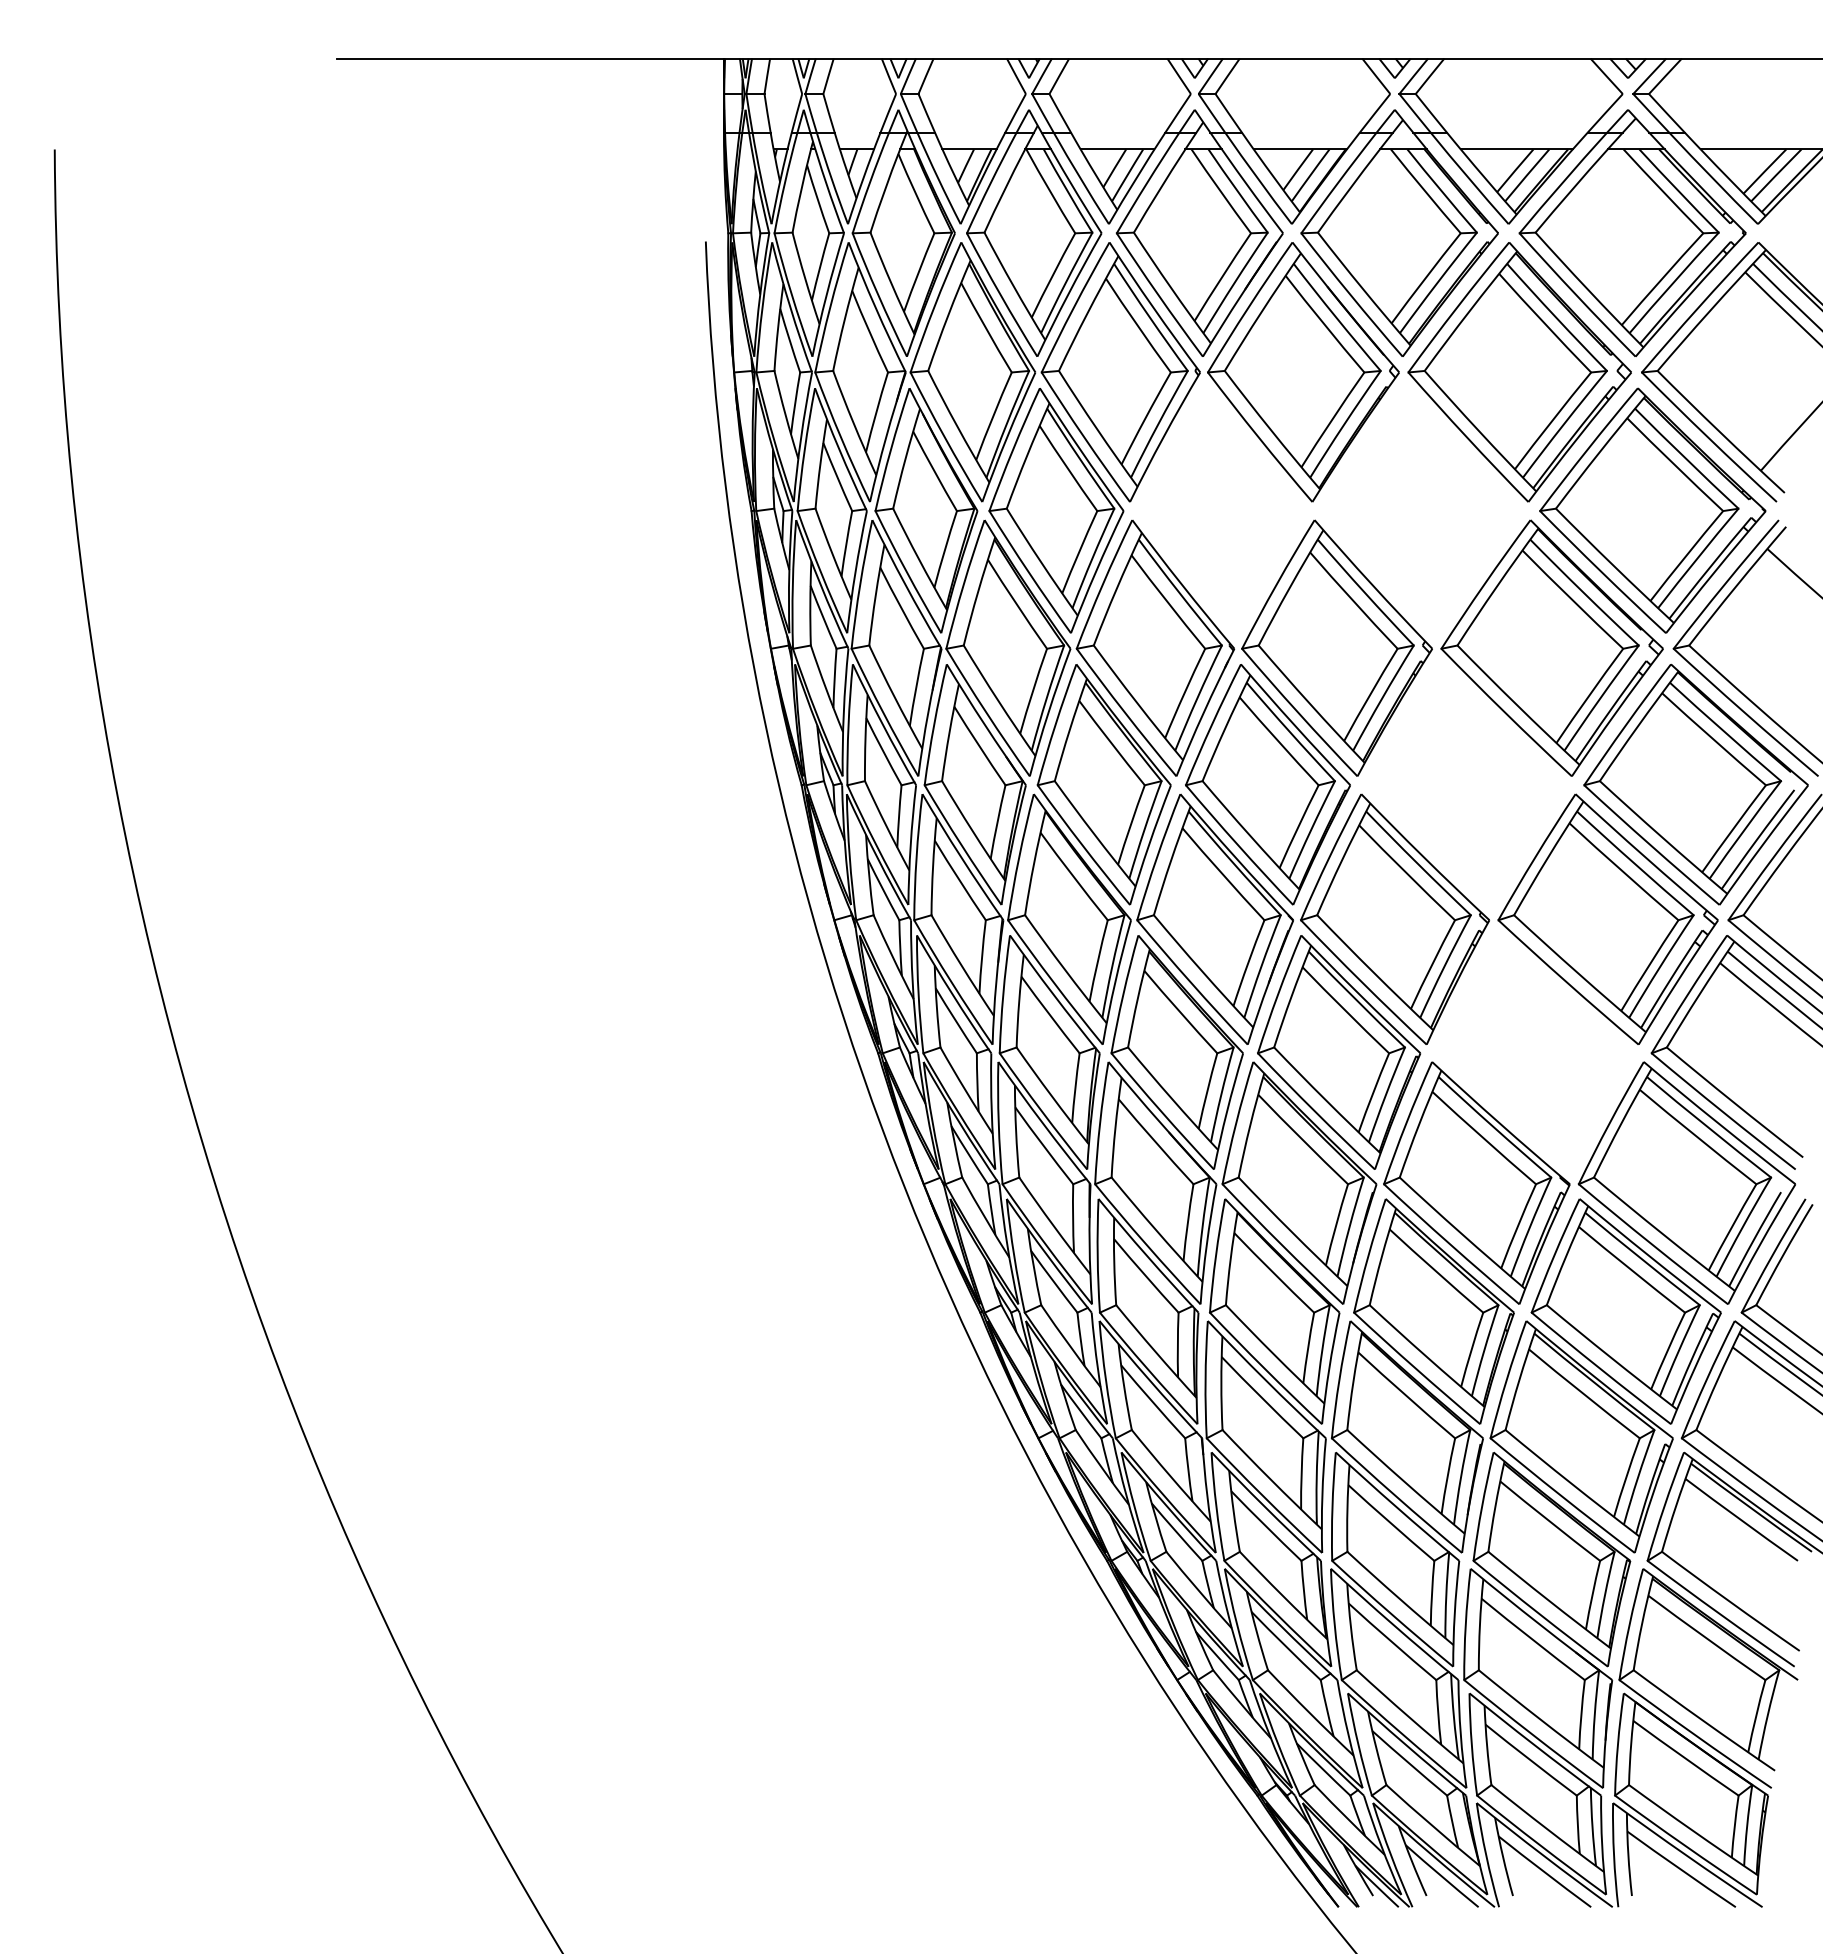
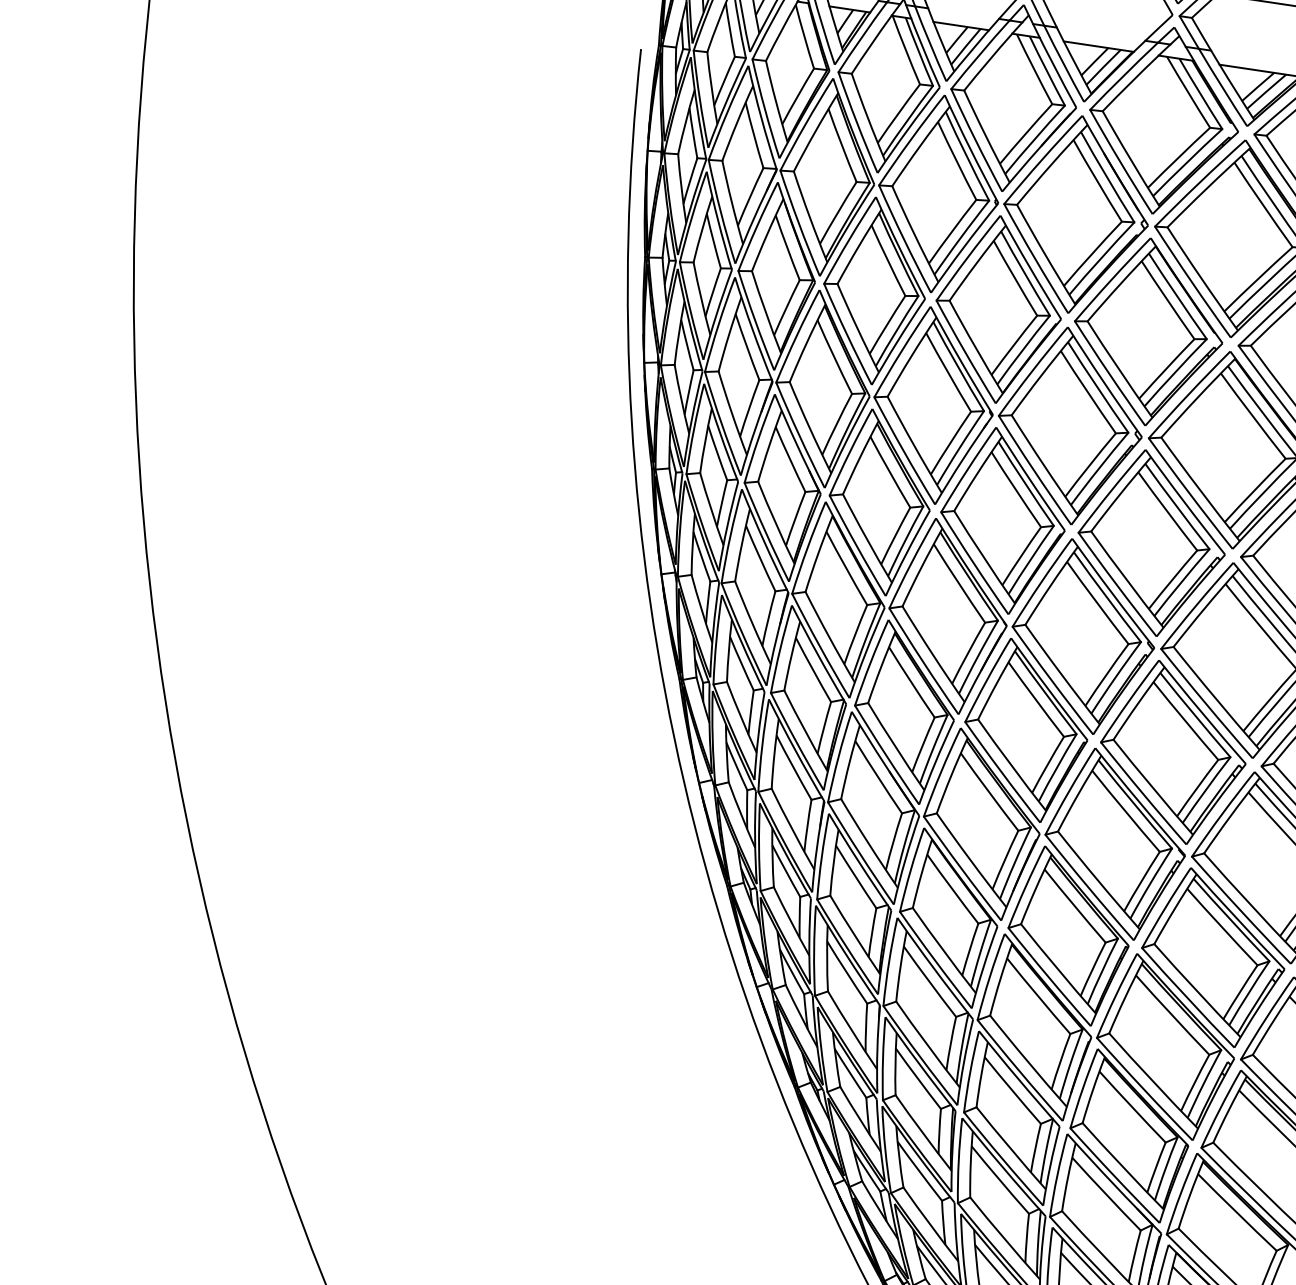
part: (1220, 510) -> (998, 309), added
part: (1420, 510) -> (1148, 331), added
part: (1465, 784) -> (1151, 543), added
part: (1534, 1052) -> (1173, 752), added

